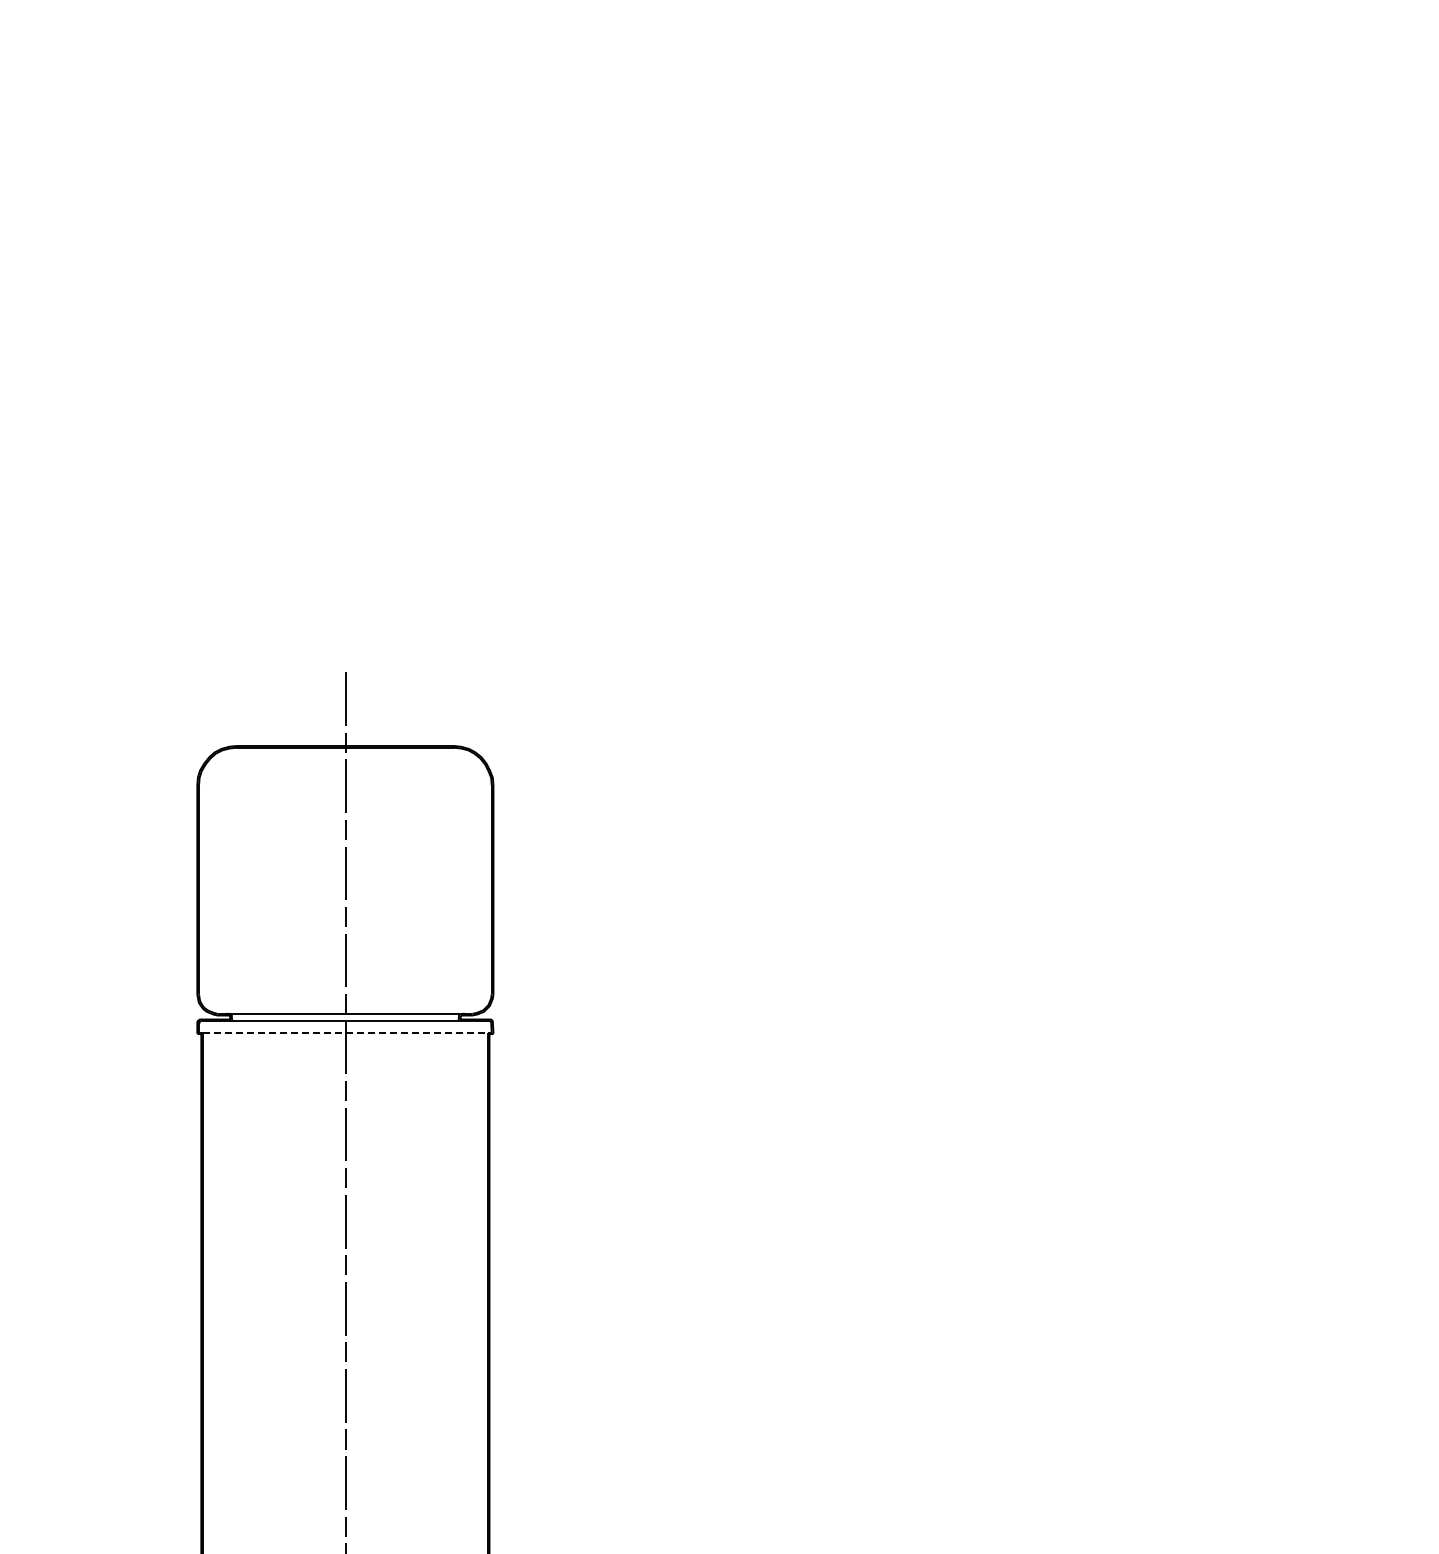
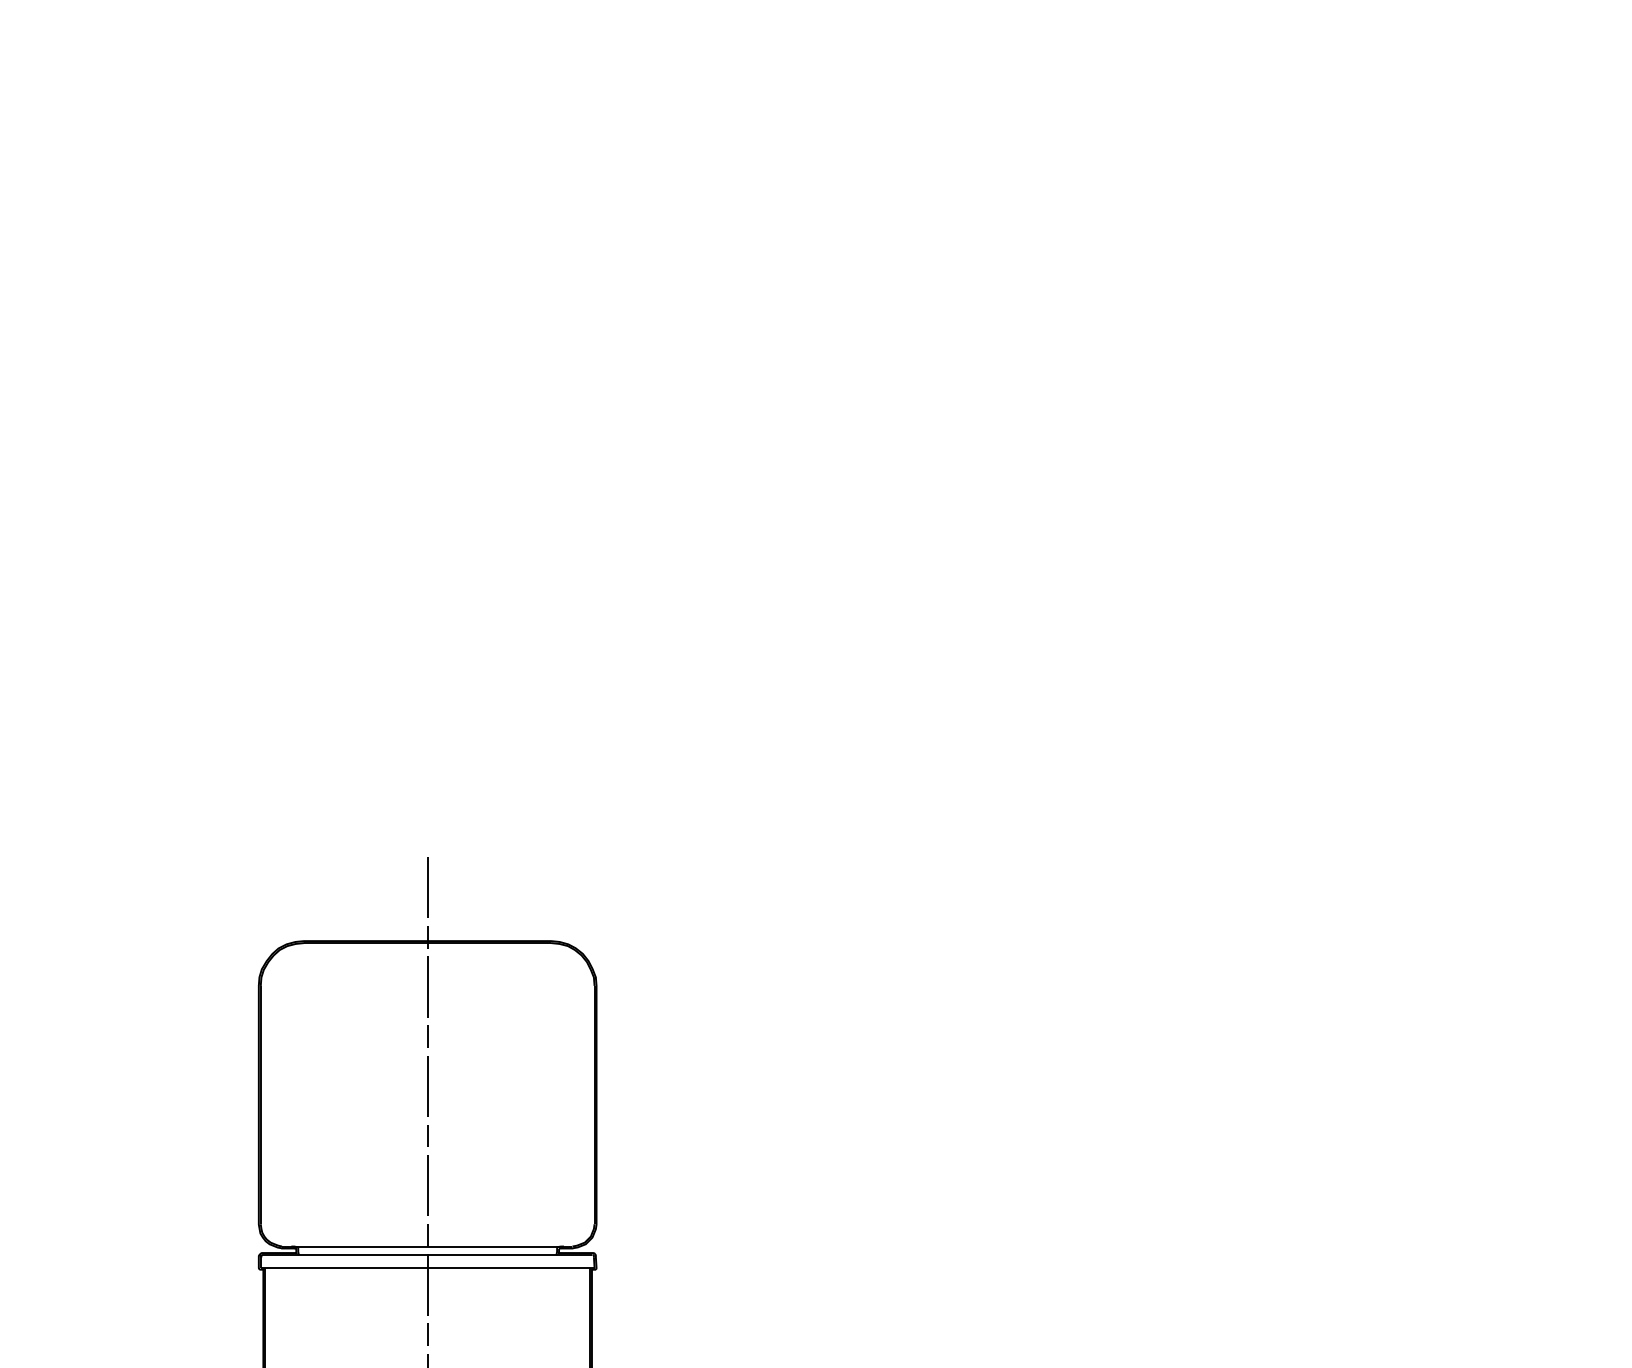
line: (345, 1032) -> (427, 1267), dashed -> solid

